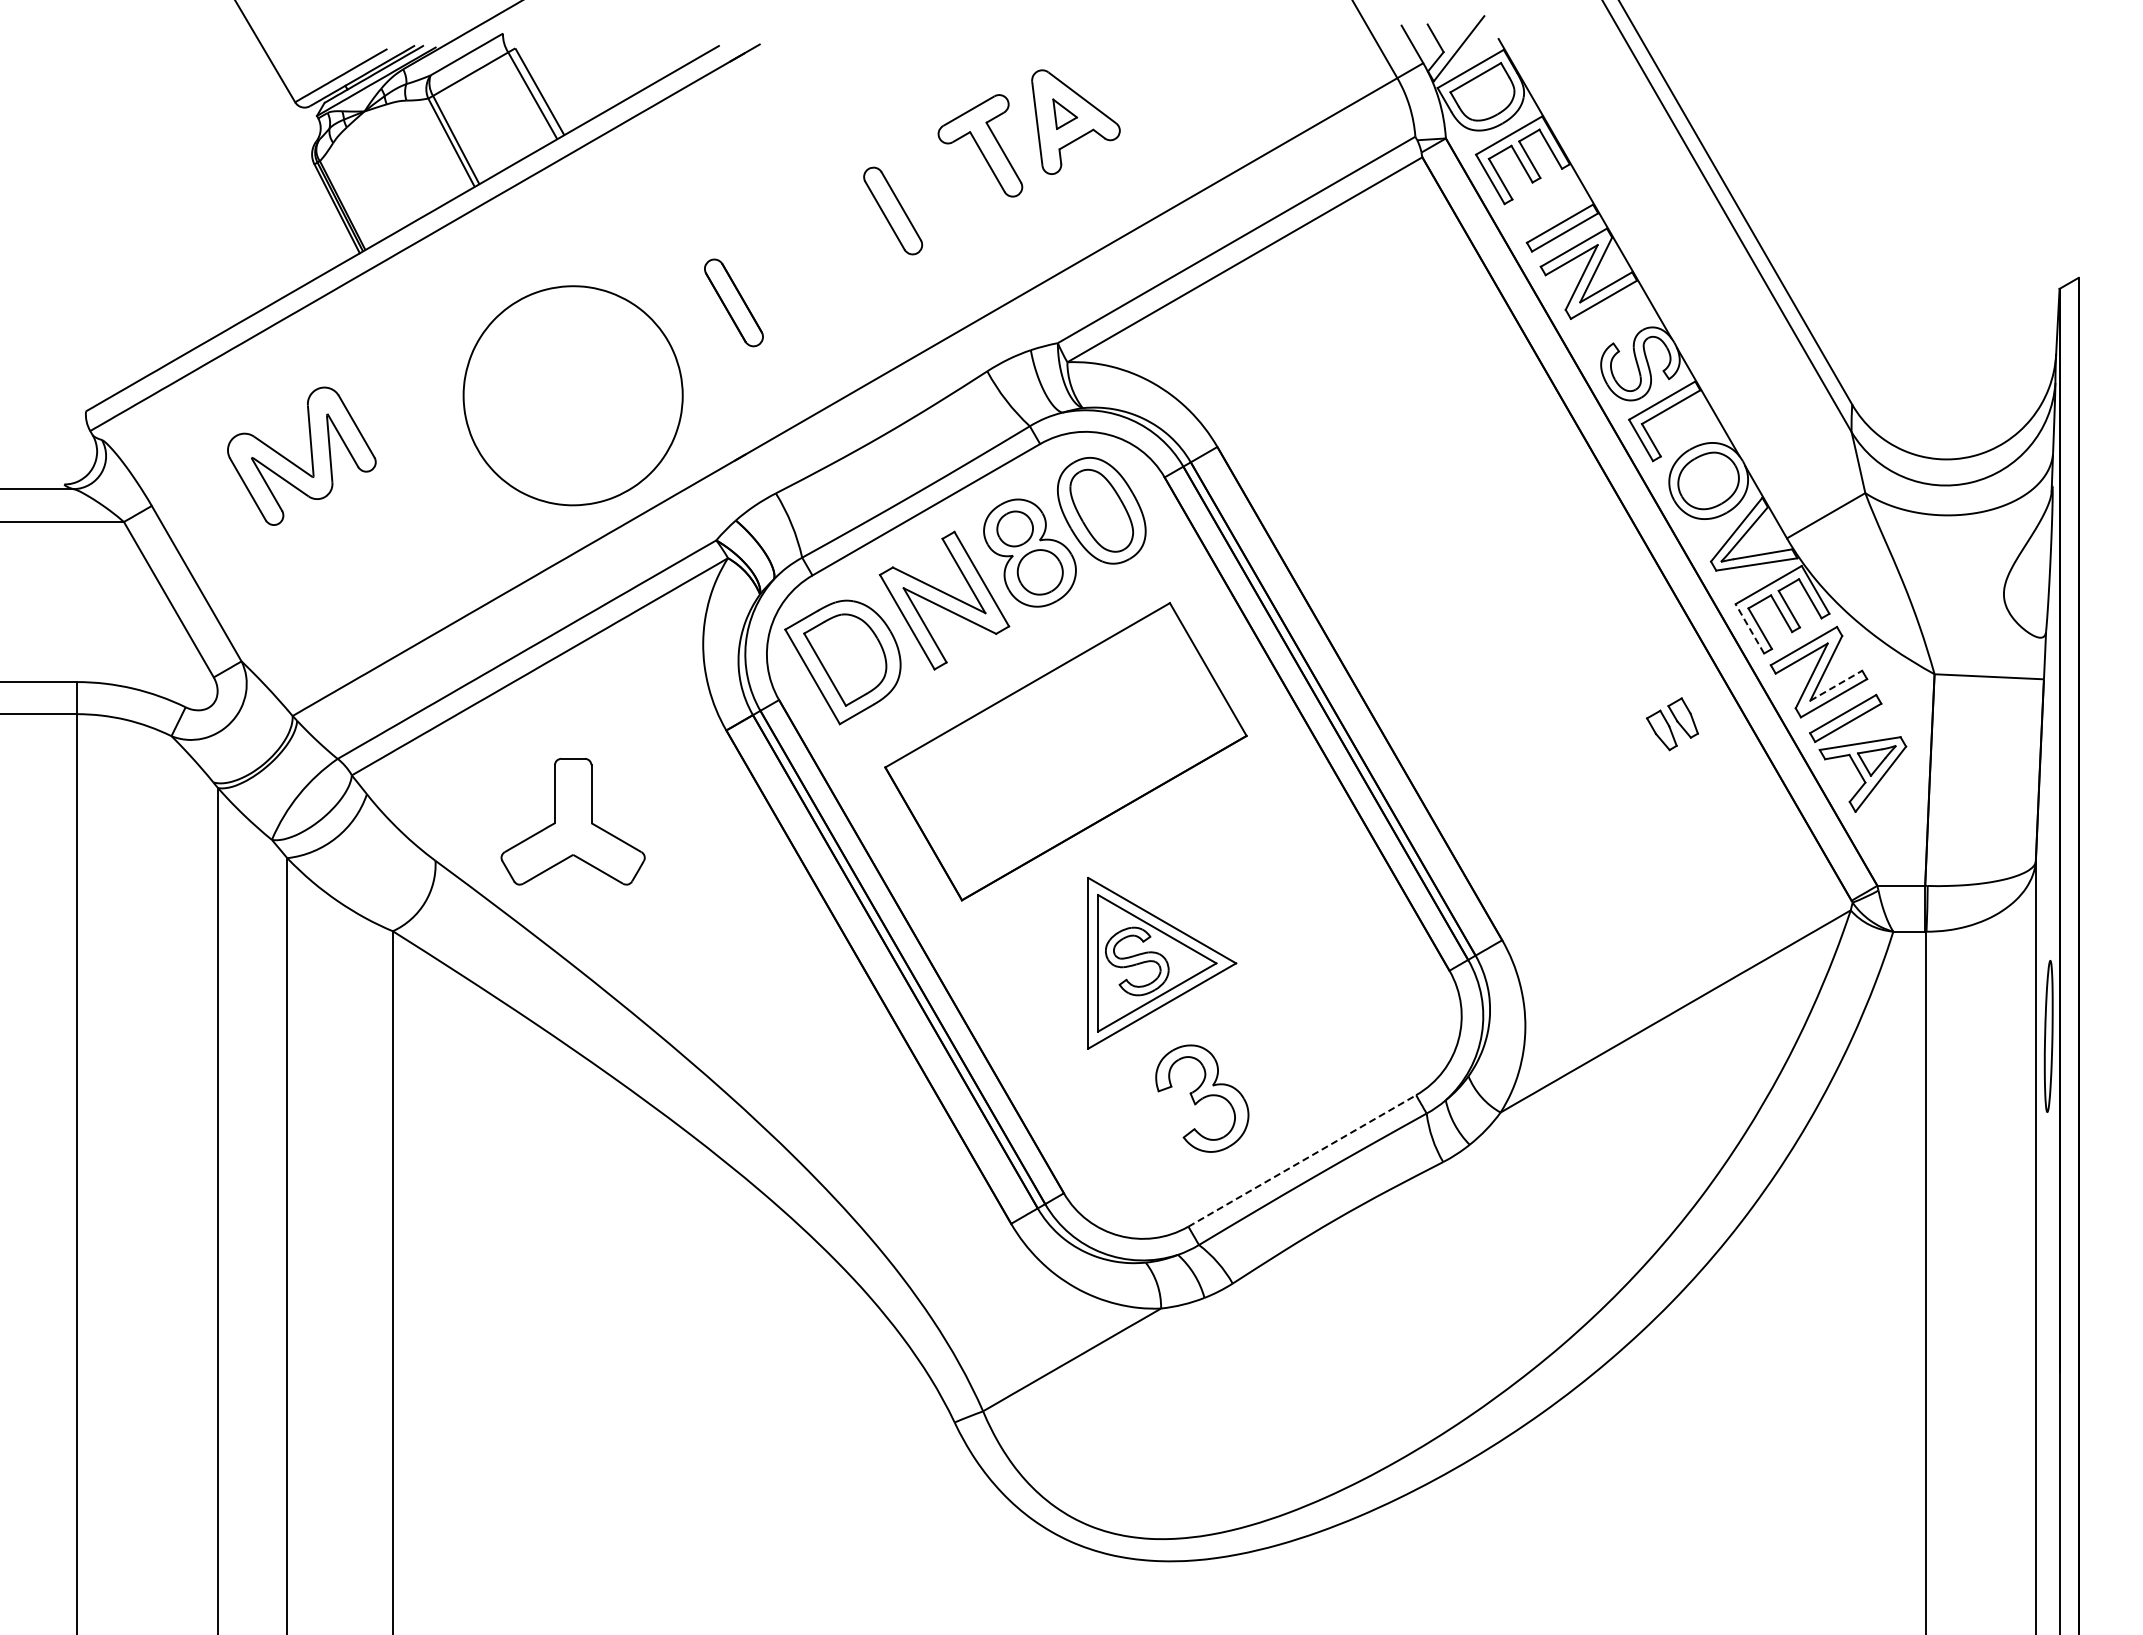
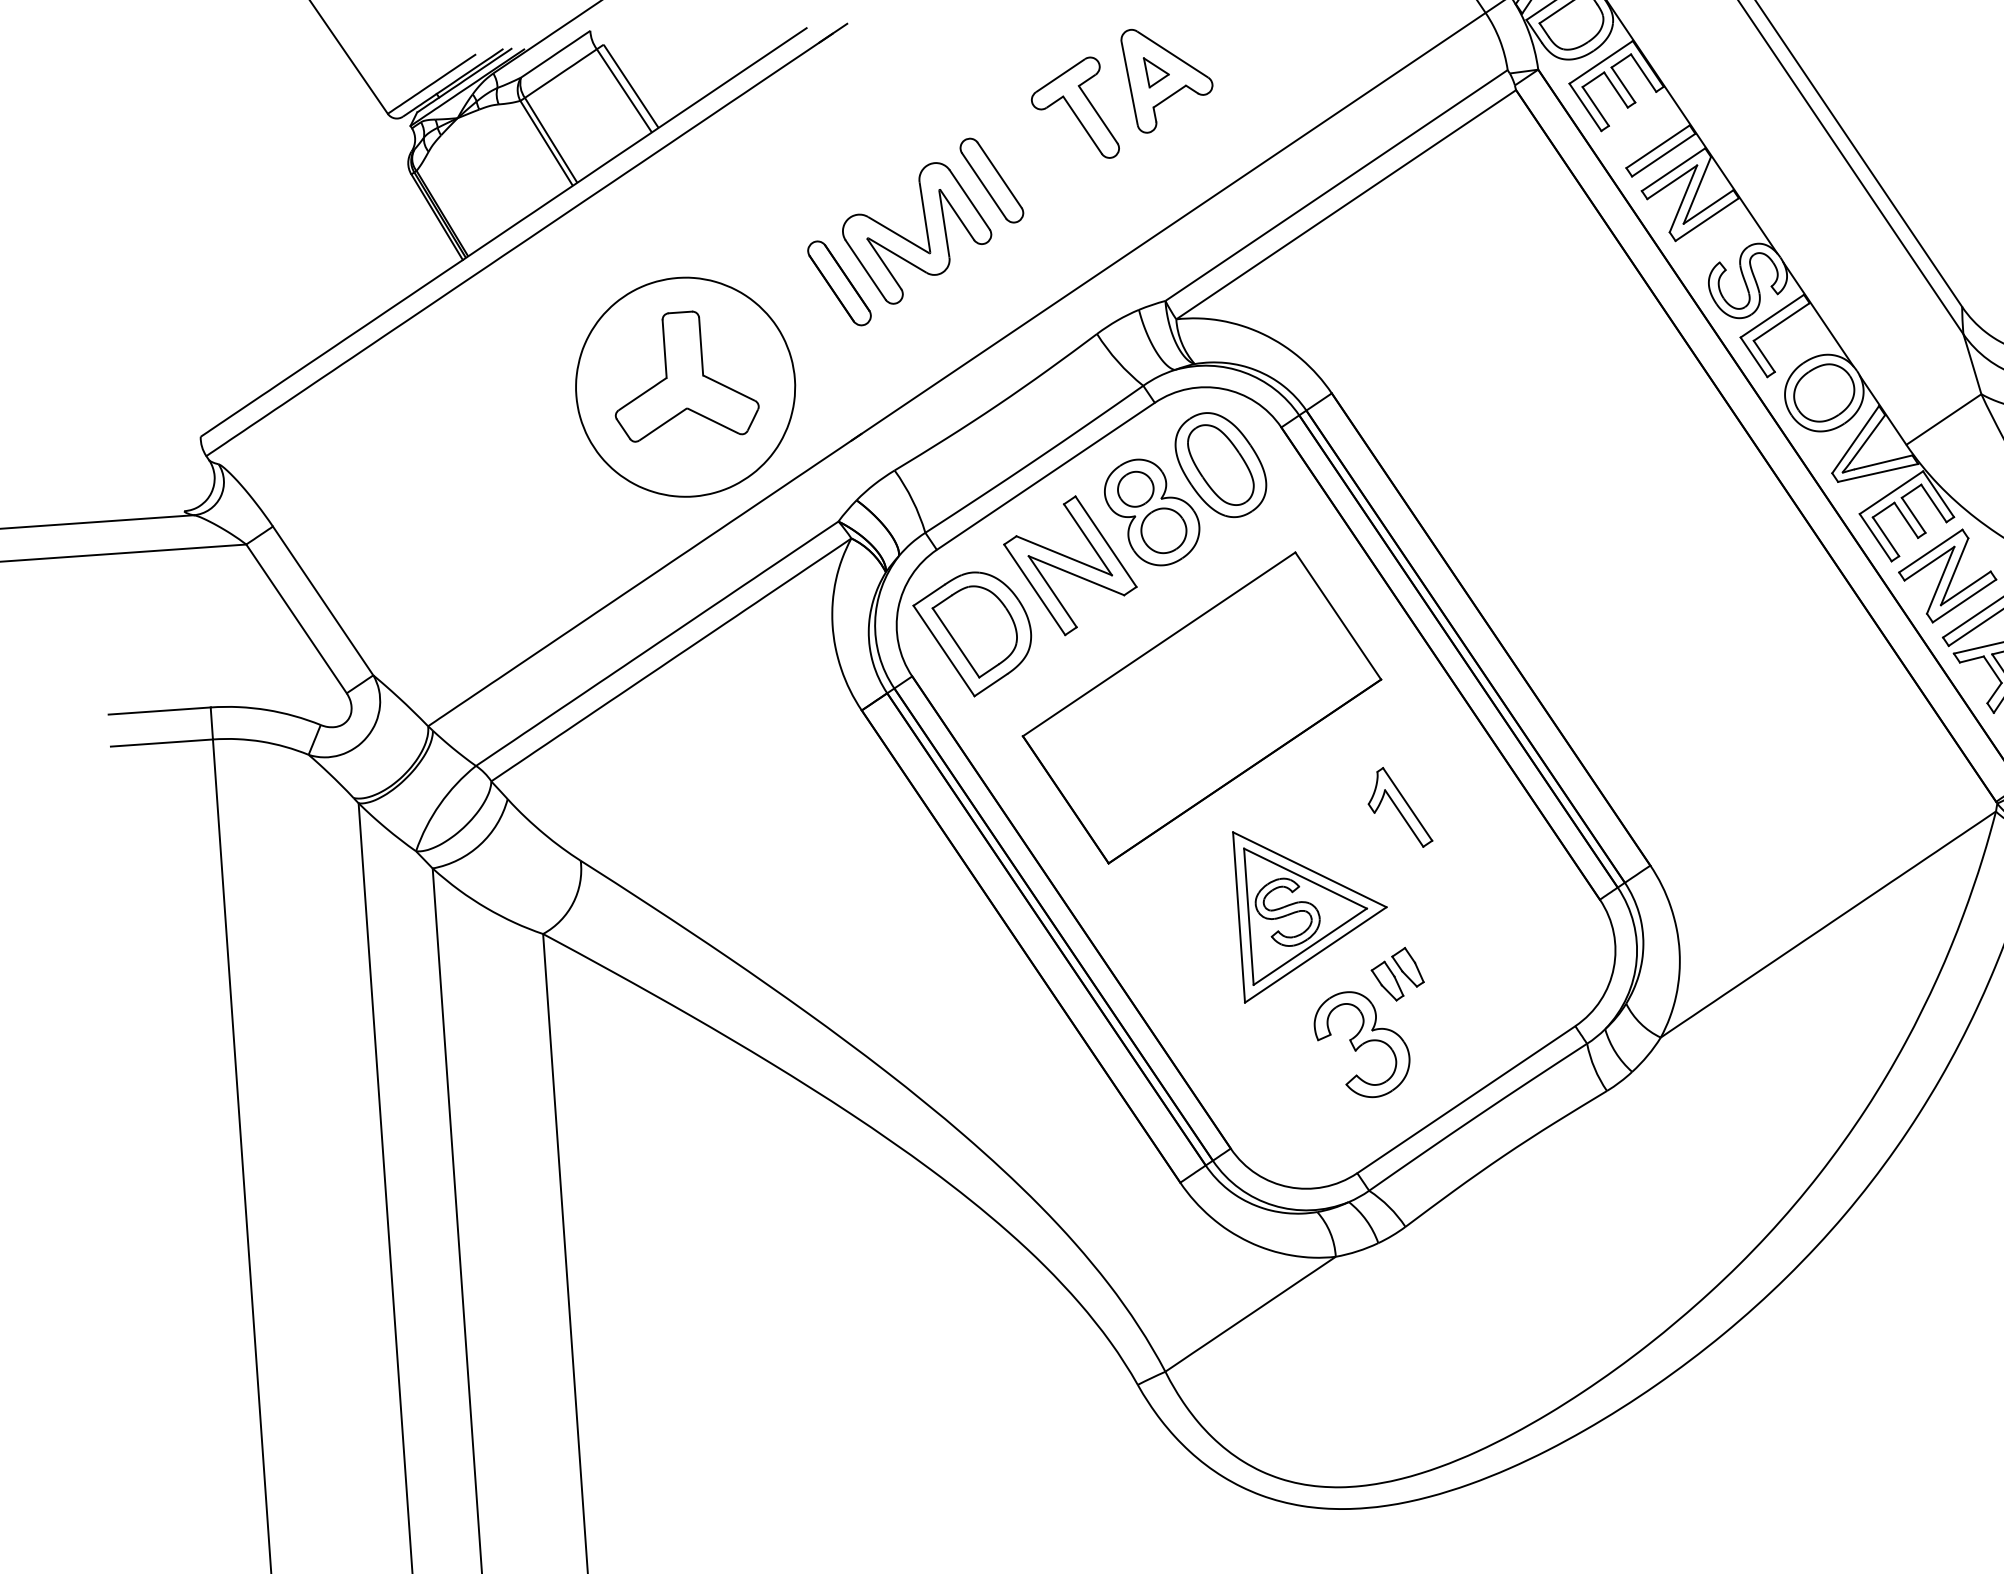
part: (310, 453) -> (925, 229), moved
line: (1749, 628) -> (1875, 537), dashed -> solid
line: (1836, 685) -> (1966, 588), dashed -> solid
part: (1672, 724) -> (1397, 974), moved
part: (572, 821) -> (684, 375), moved
part: (1255, 864) -> (1398, 807), added
line: (1302, 1160) -> (1466, 1099), dashed -> solid

